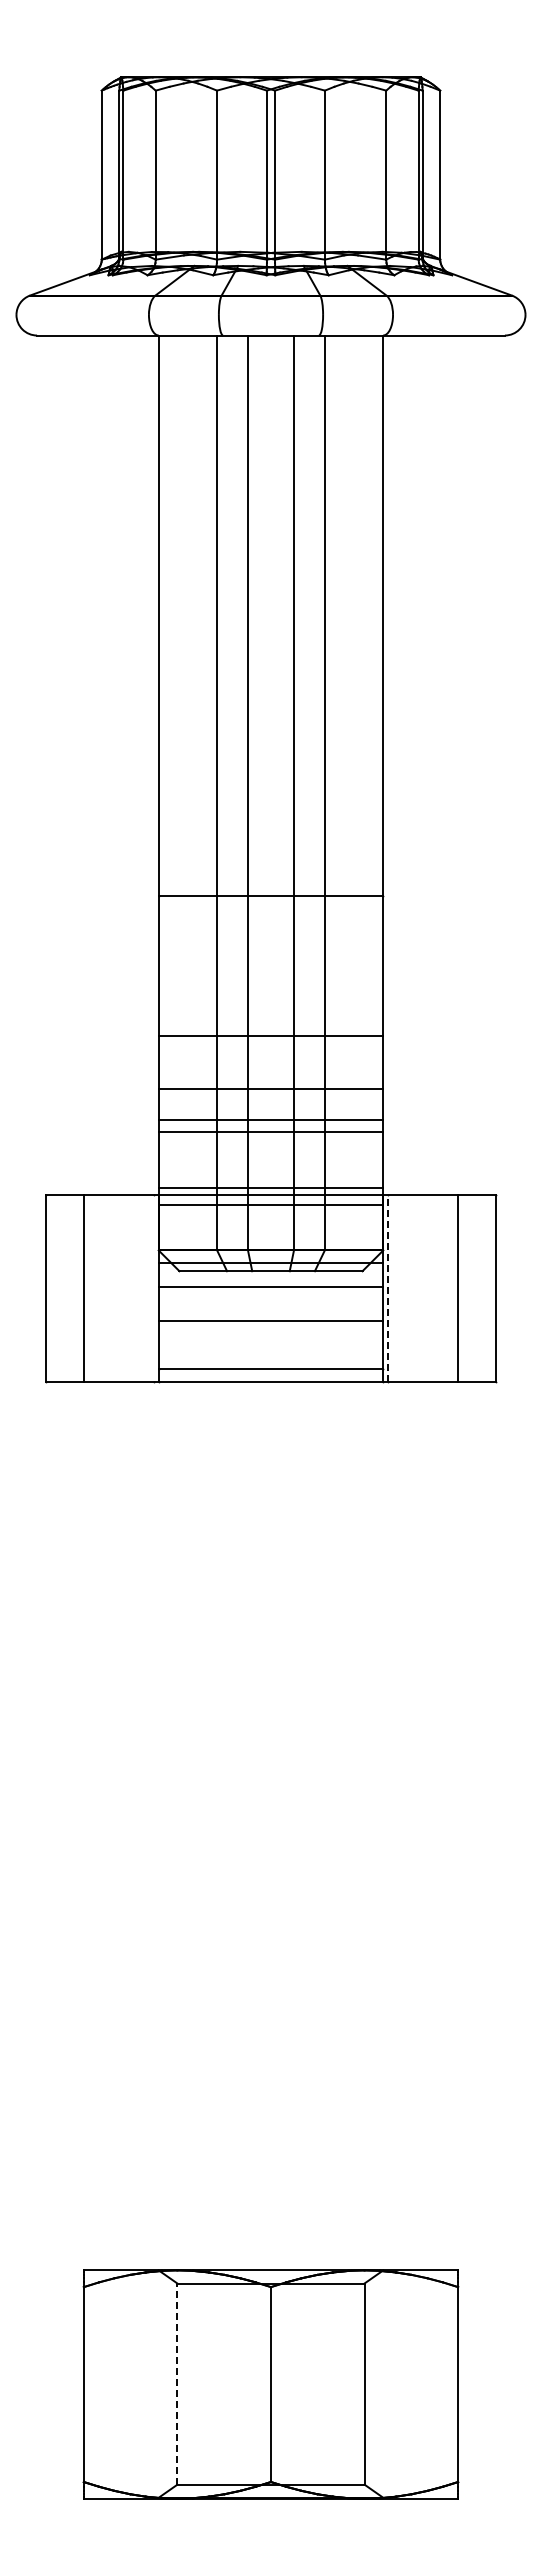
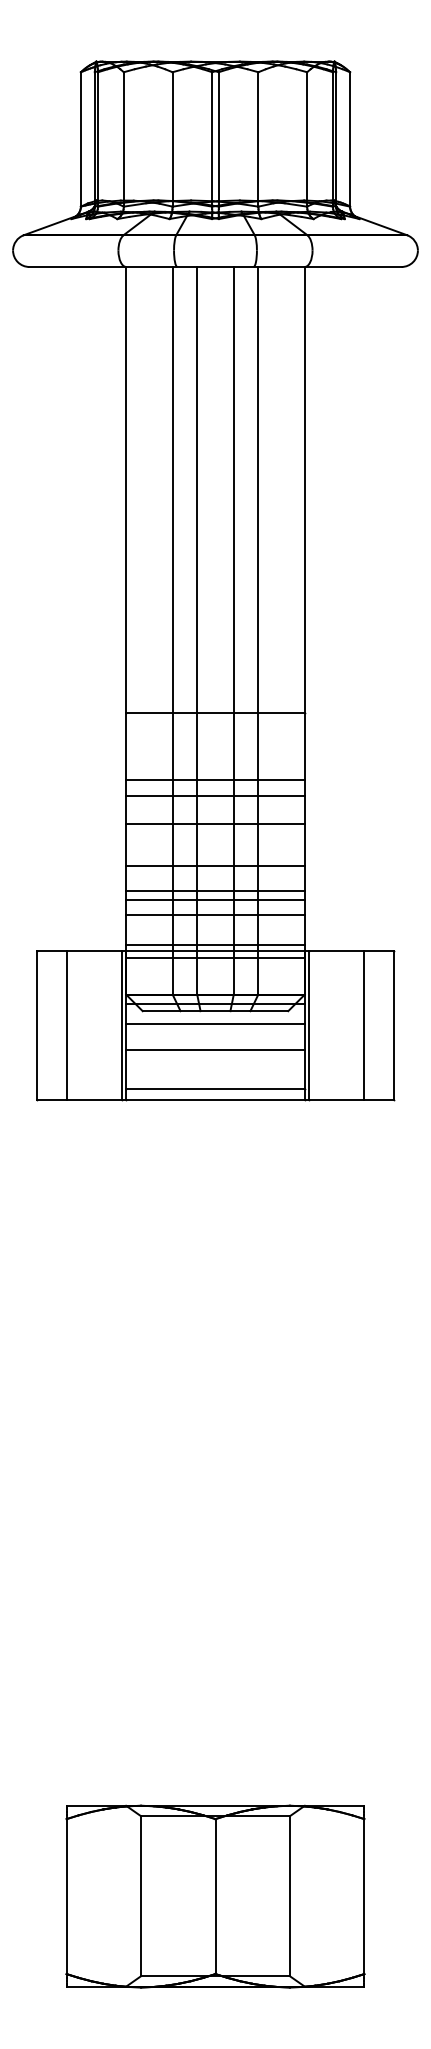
line: (270, 979) -> (215, 779), added
line: (270, 1000) -> (215, 795), added
line: (270, 1150) -> (215, 915), added
line: (154, 1288) -> (122, 1024), added
line: (387, 1288) -> (308, 1024), dashed -> solid
line: (177, 2384) -> (141, 1896), dashed -> solid

